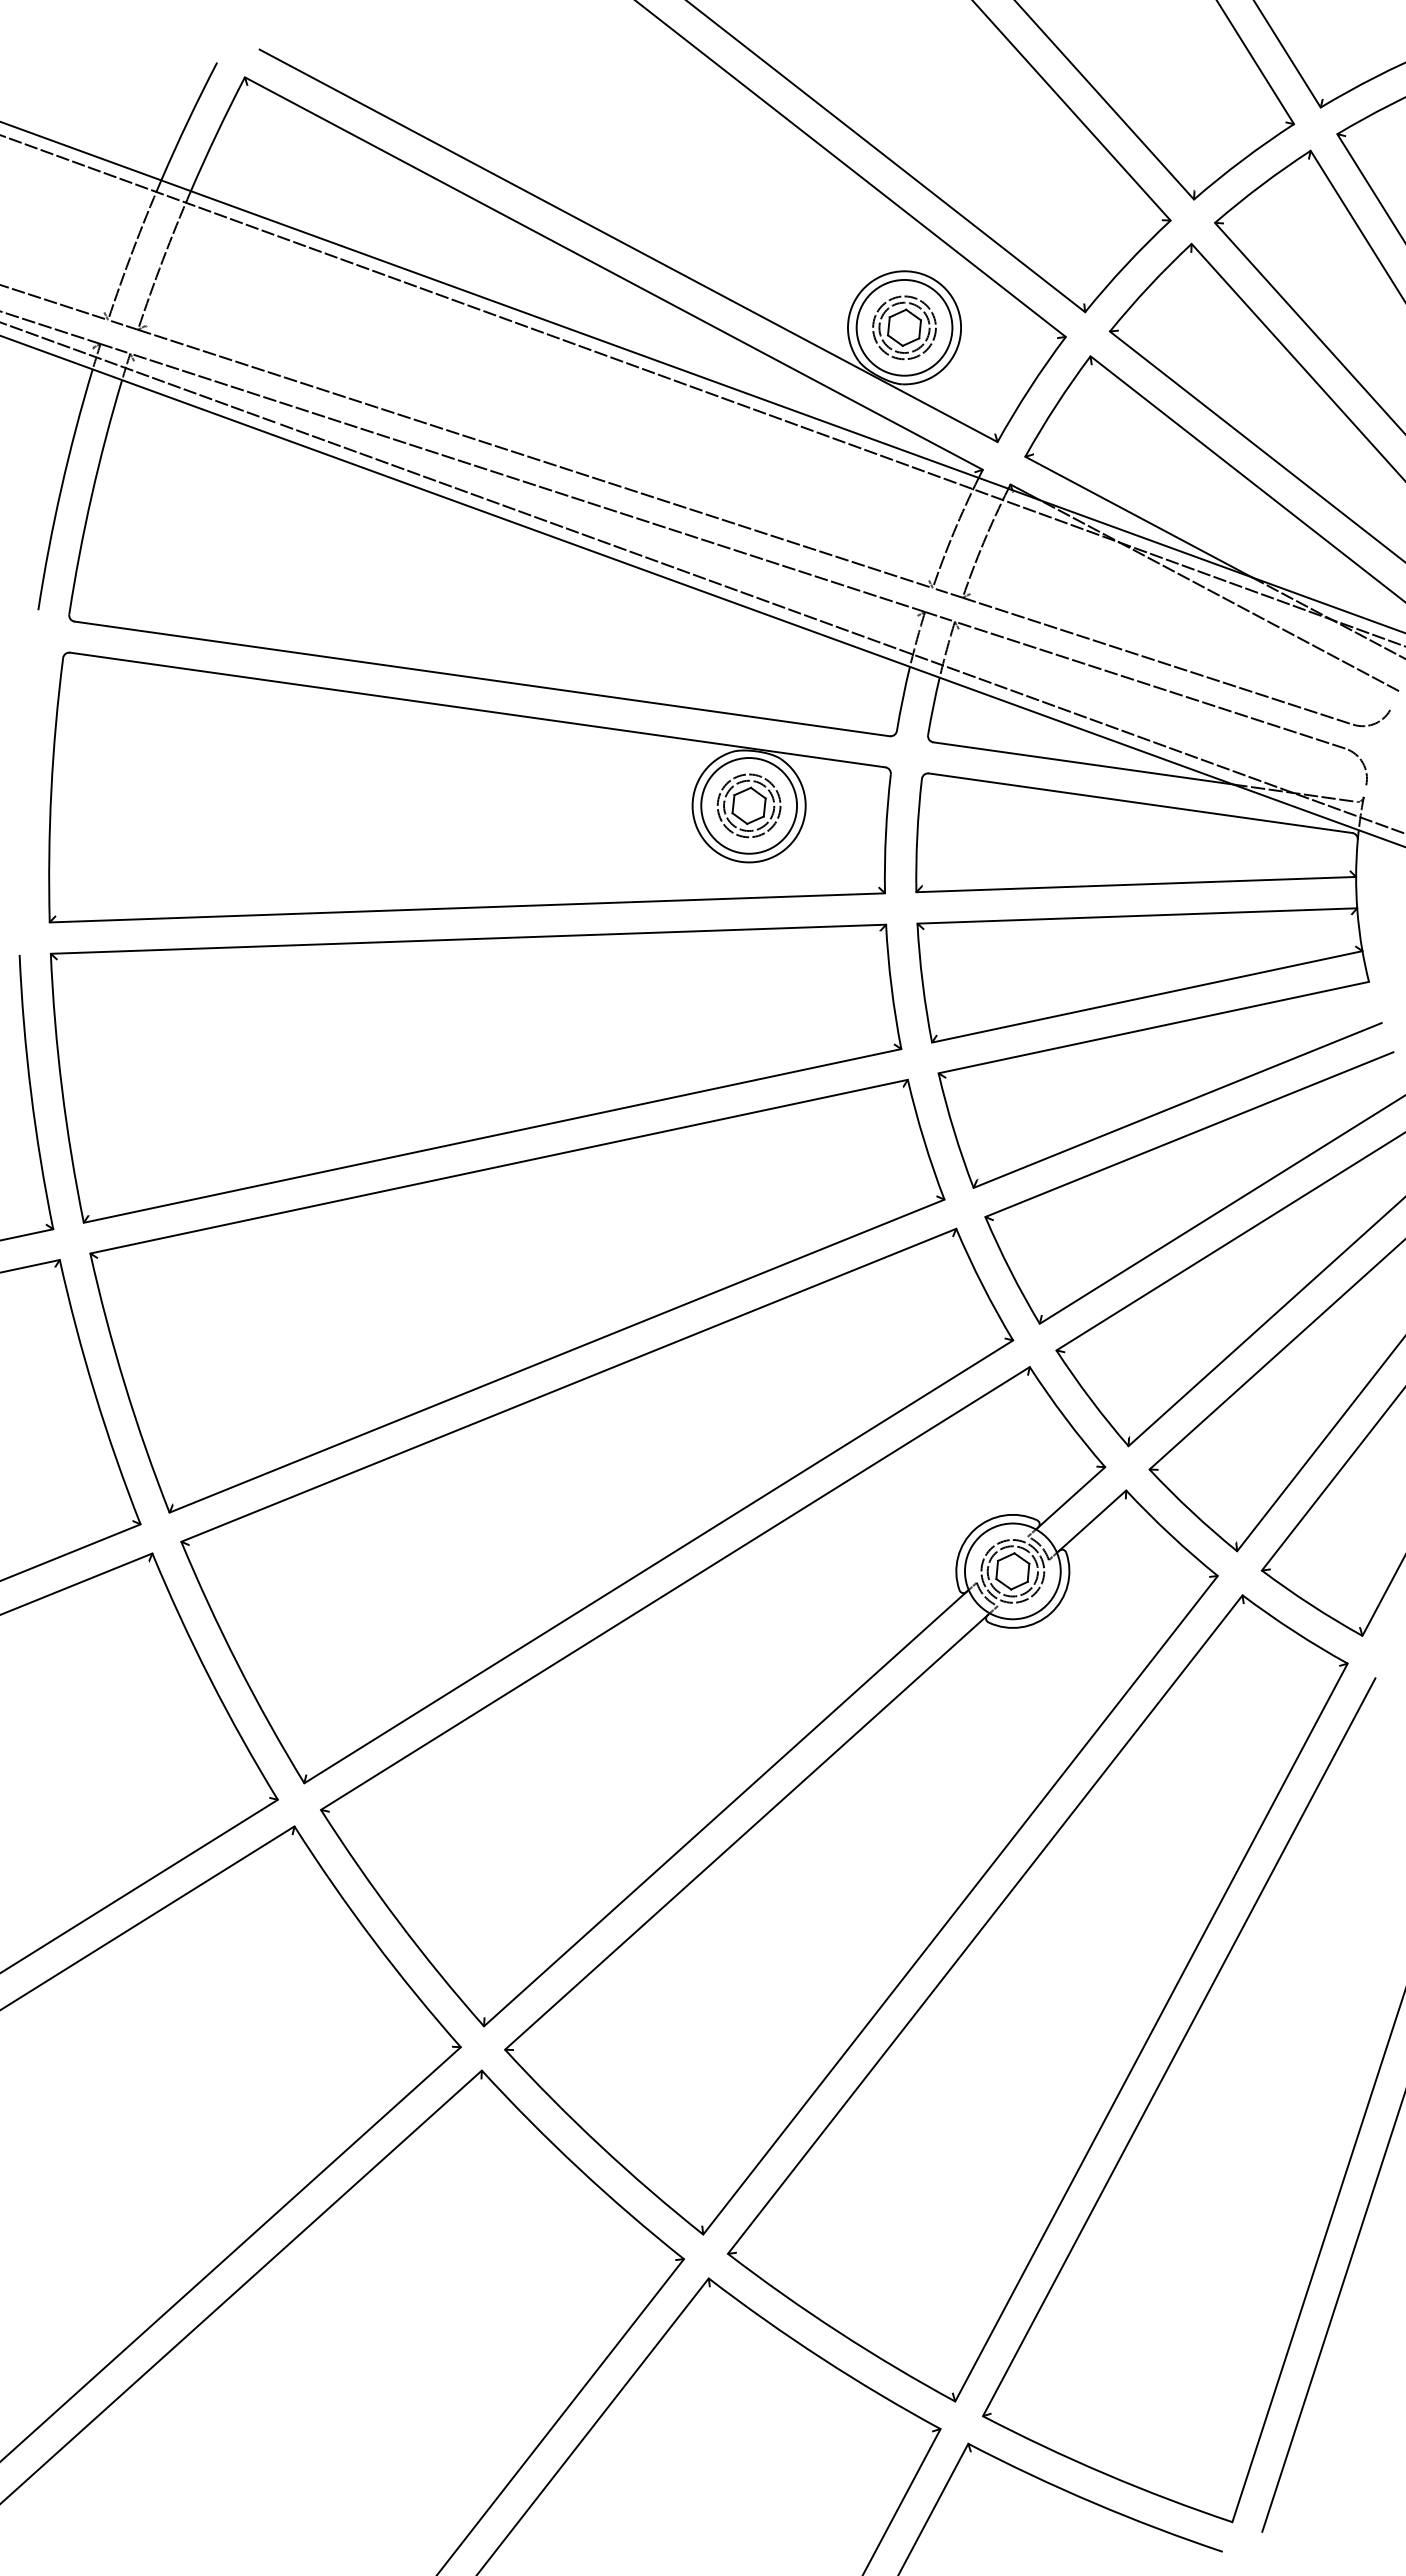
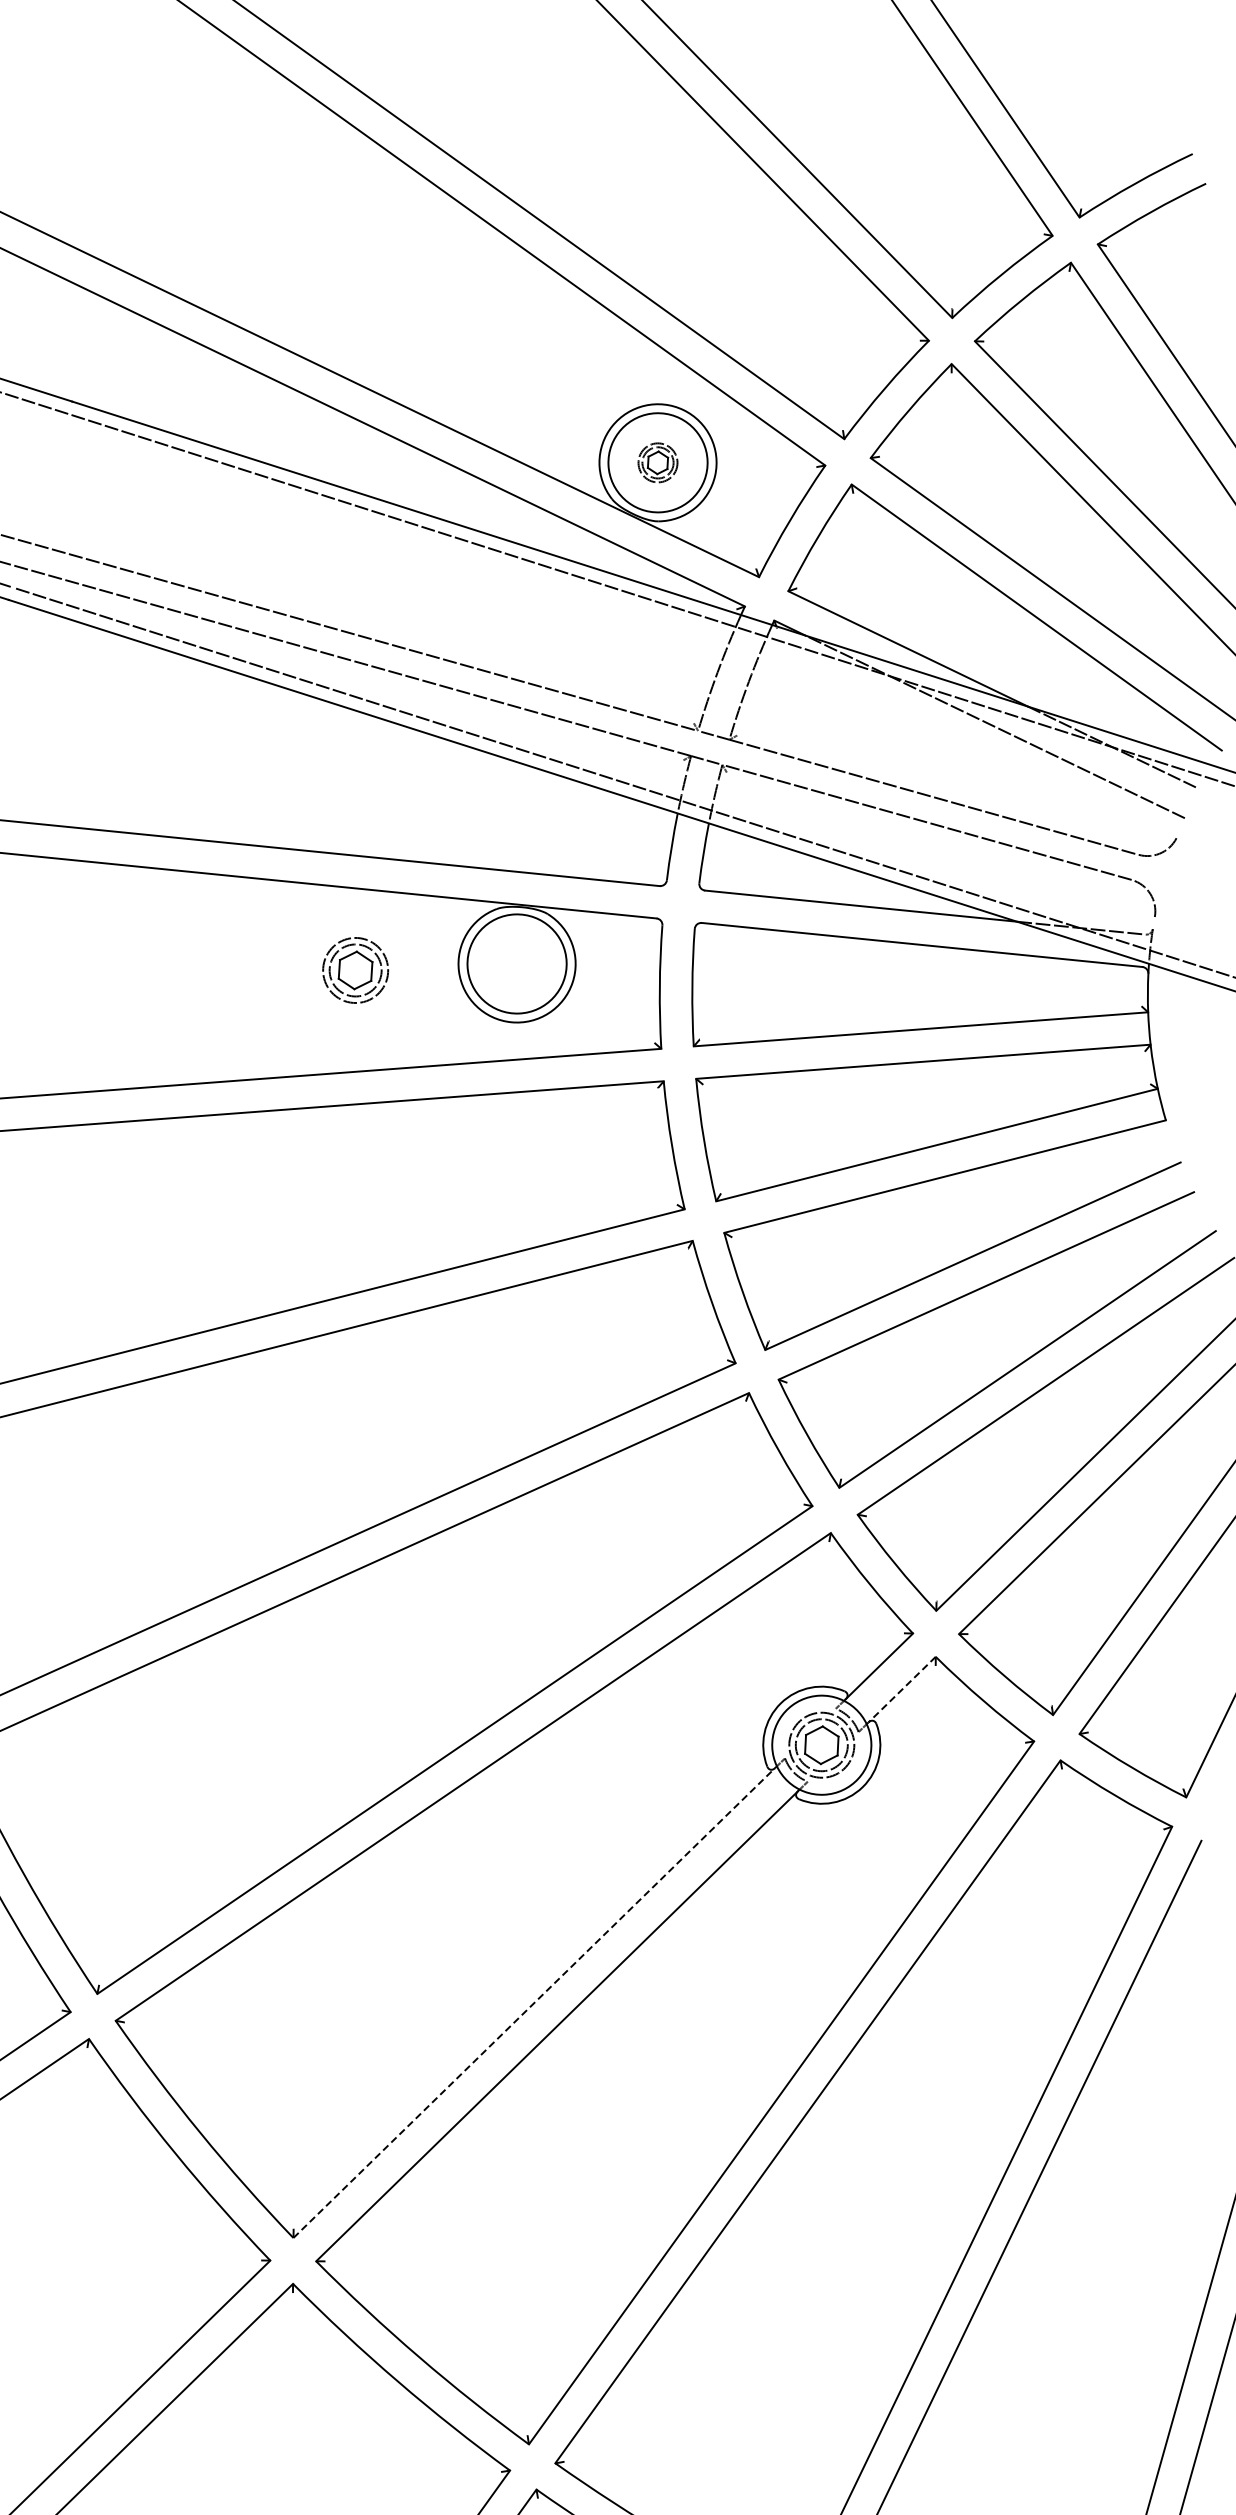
part: (904, 327) -> (657, 462), size x0.6
part: (748, 805) -> (354, 970), moved
line: (1092, 1521) -> (902, 1690), solid -> dashed
line: (725, 1809) -> (534, 2003), solid -> dashed

